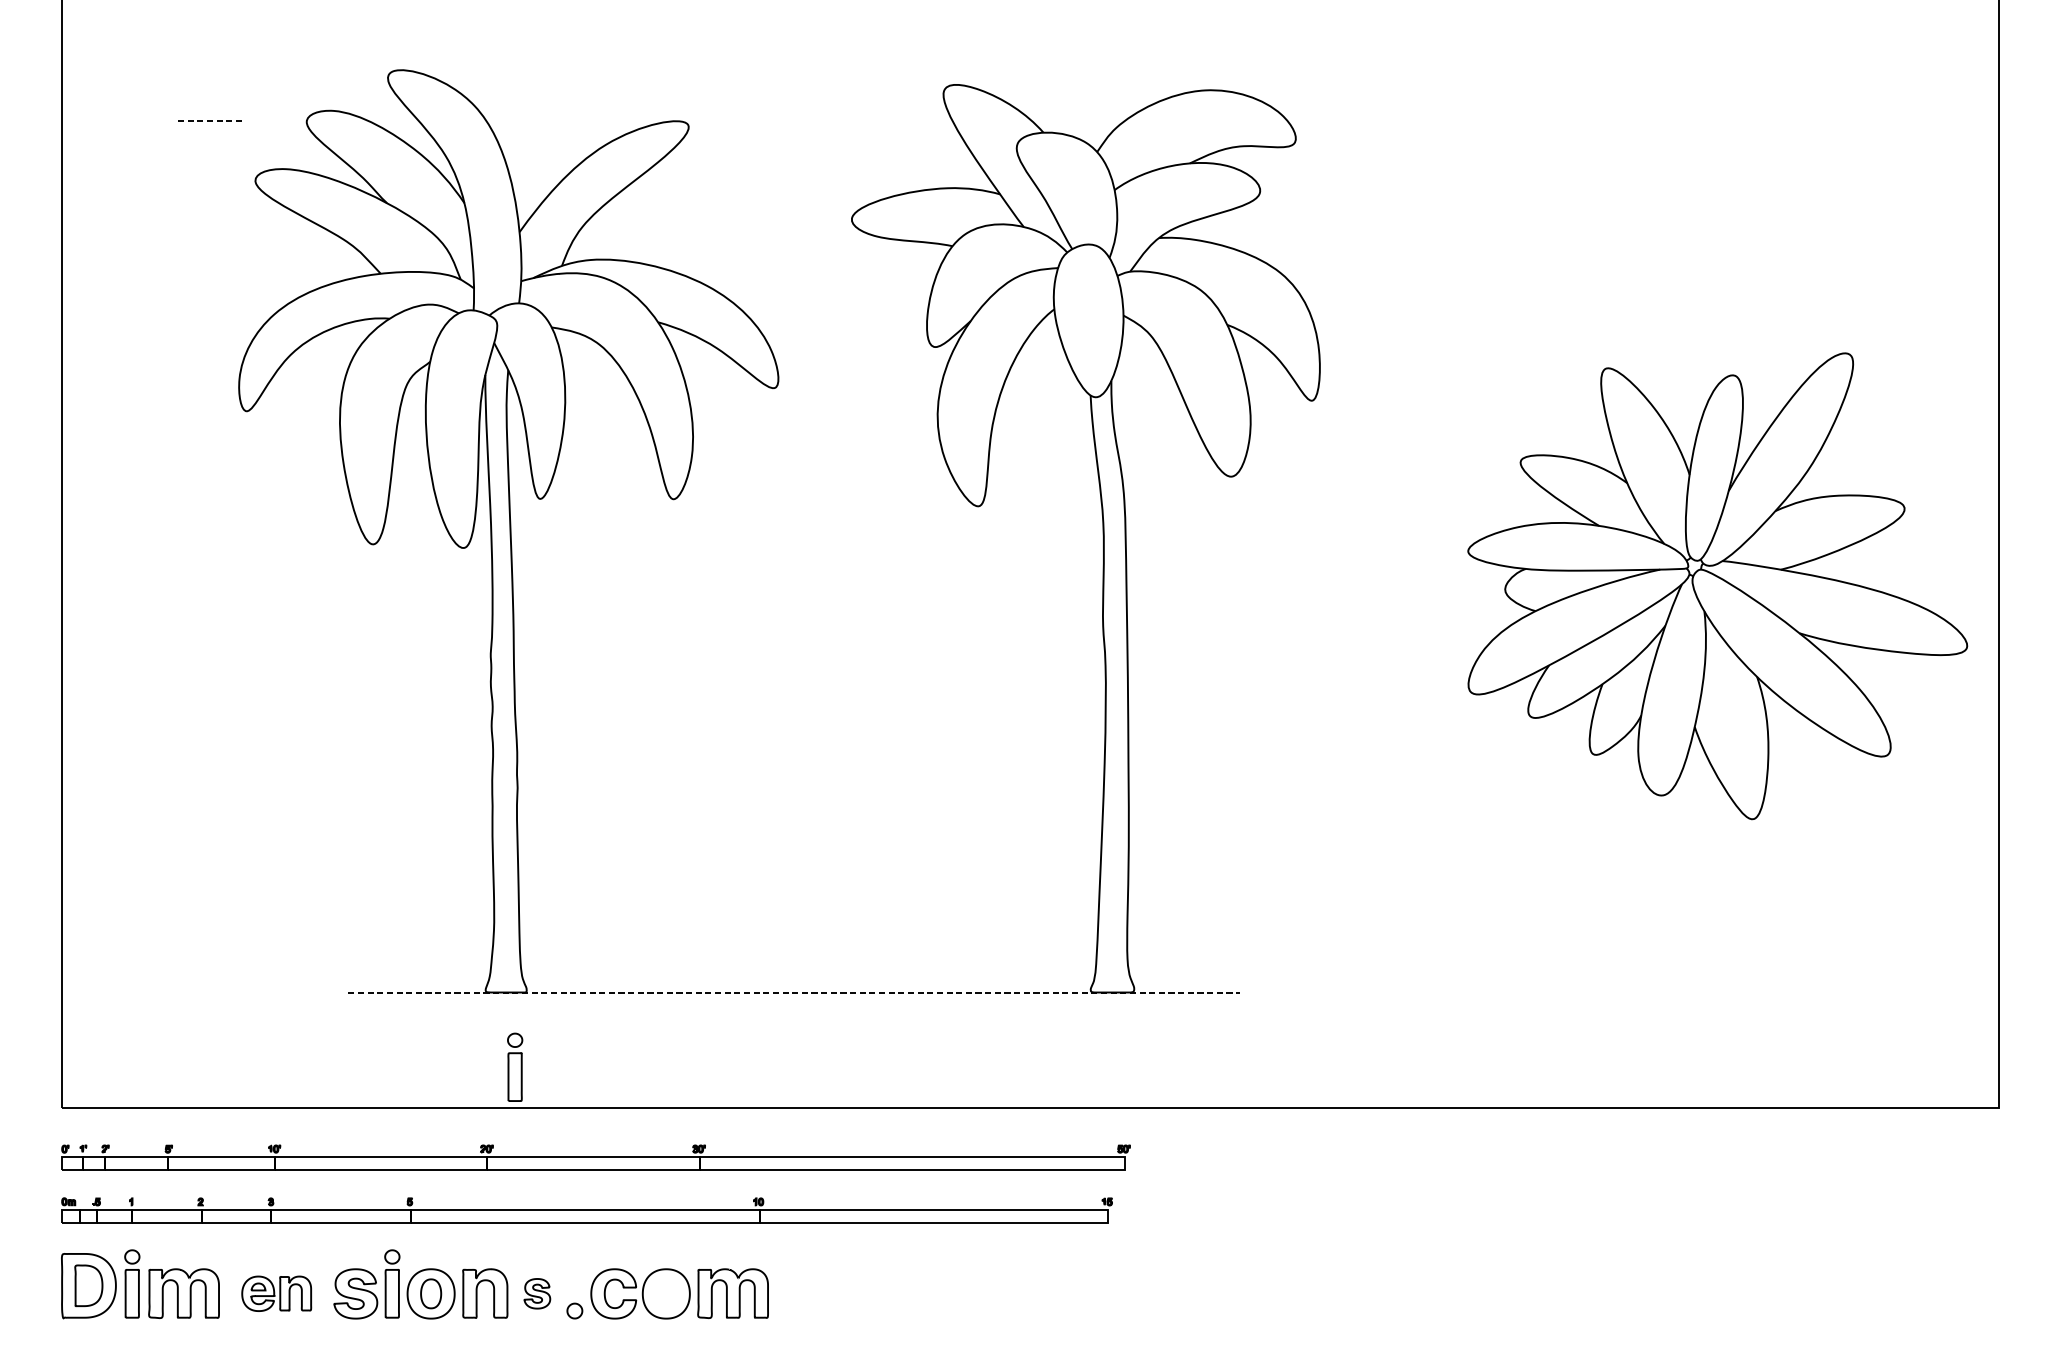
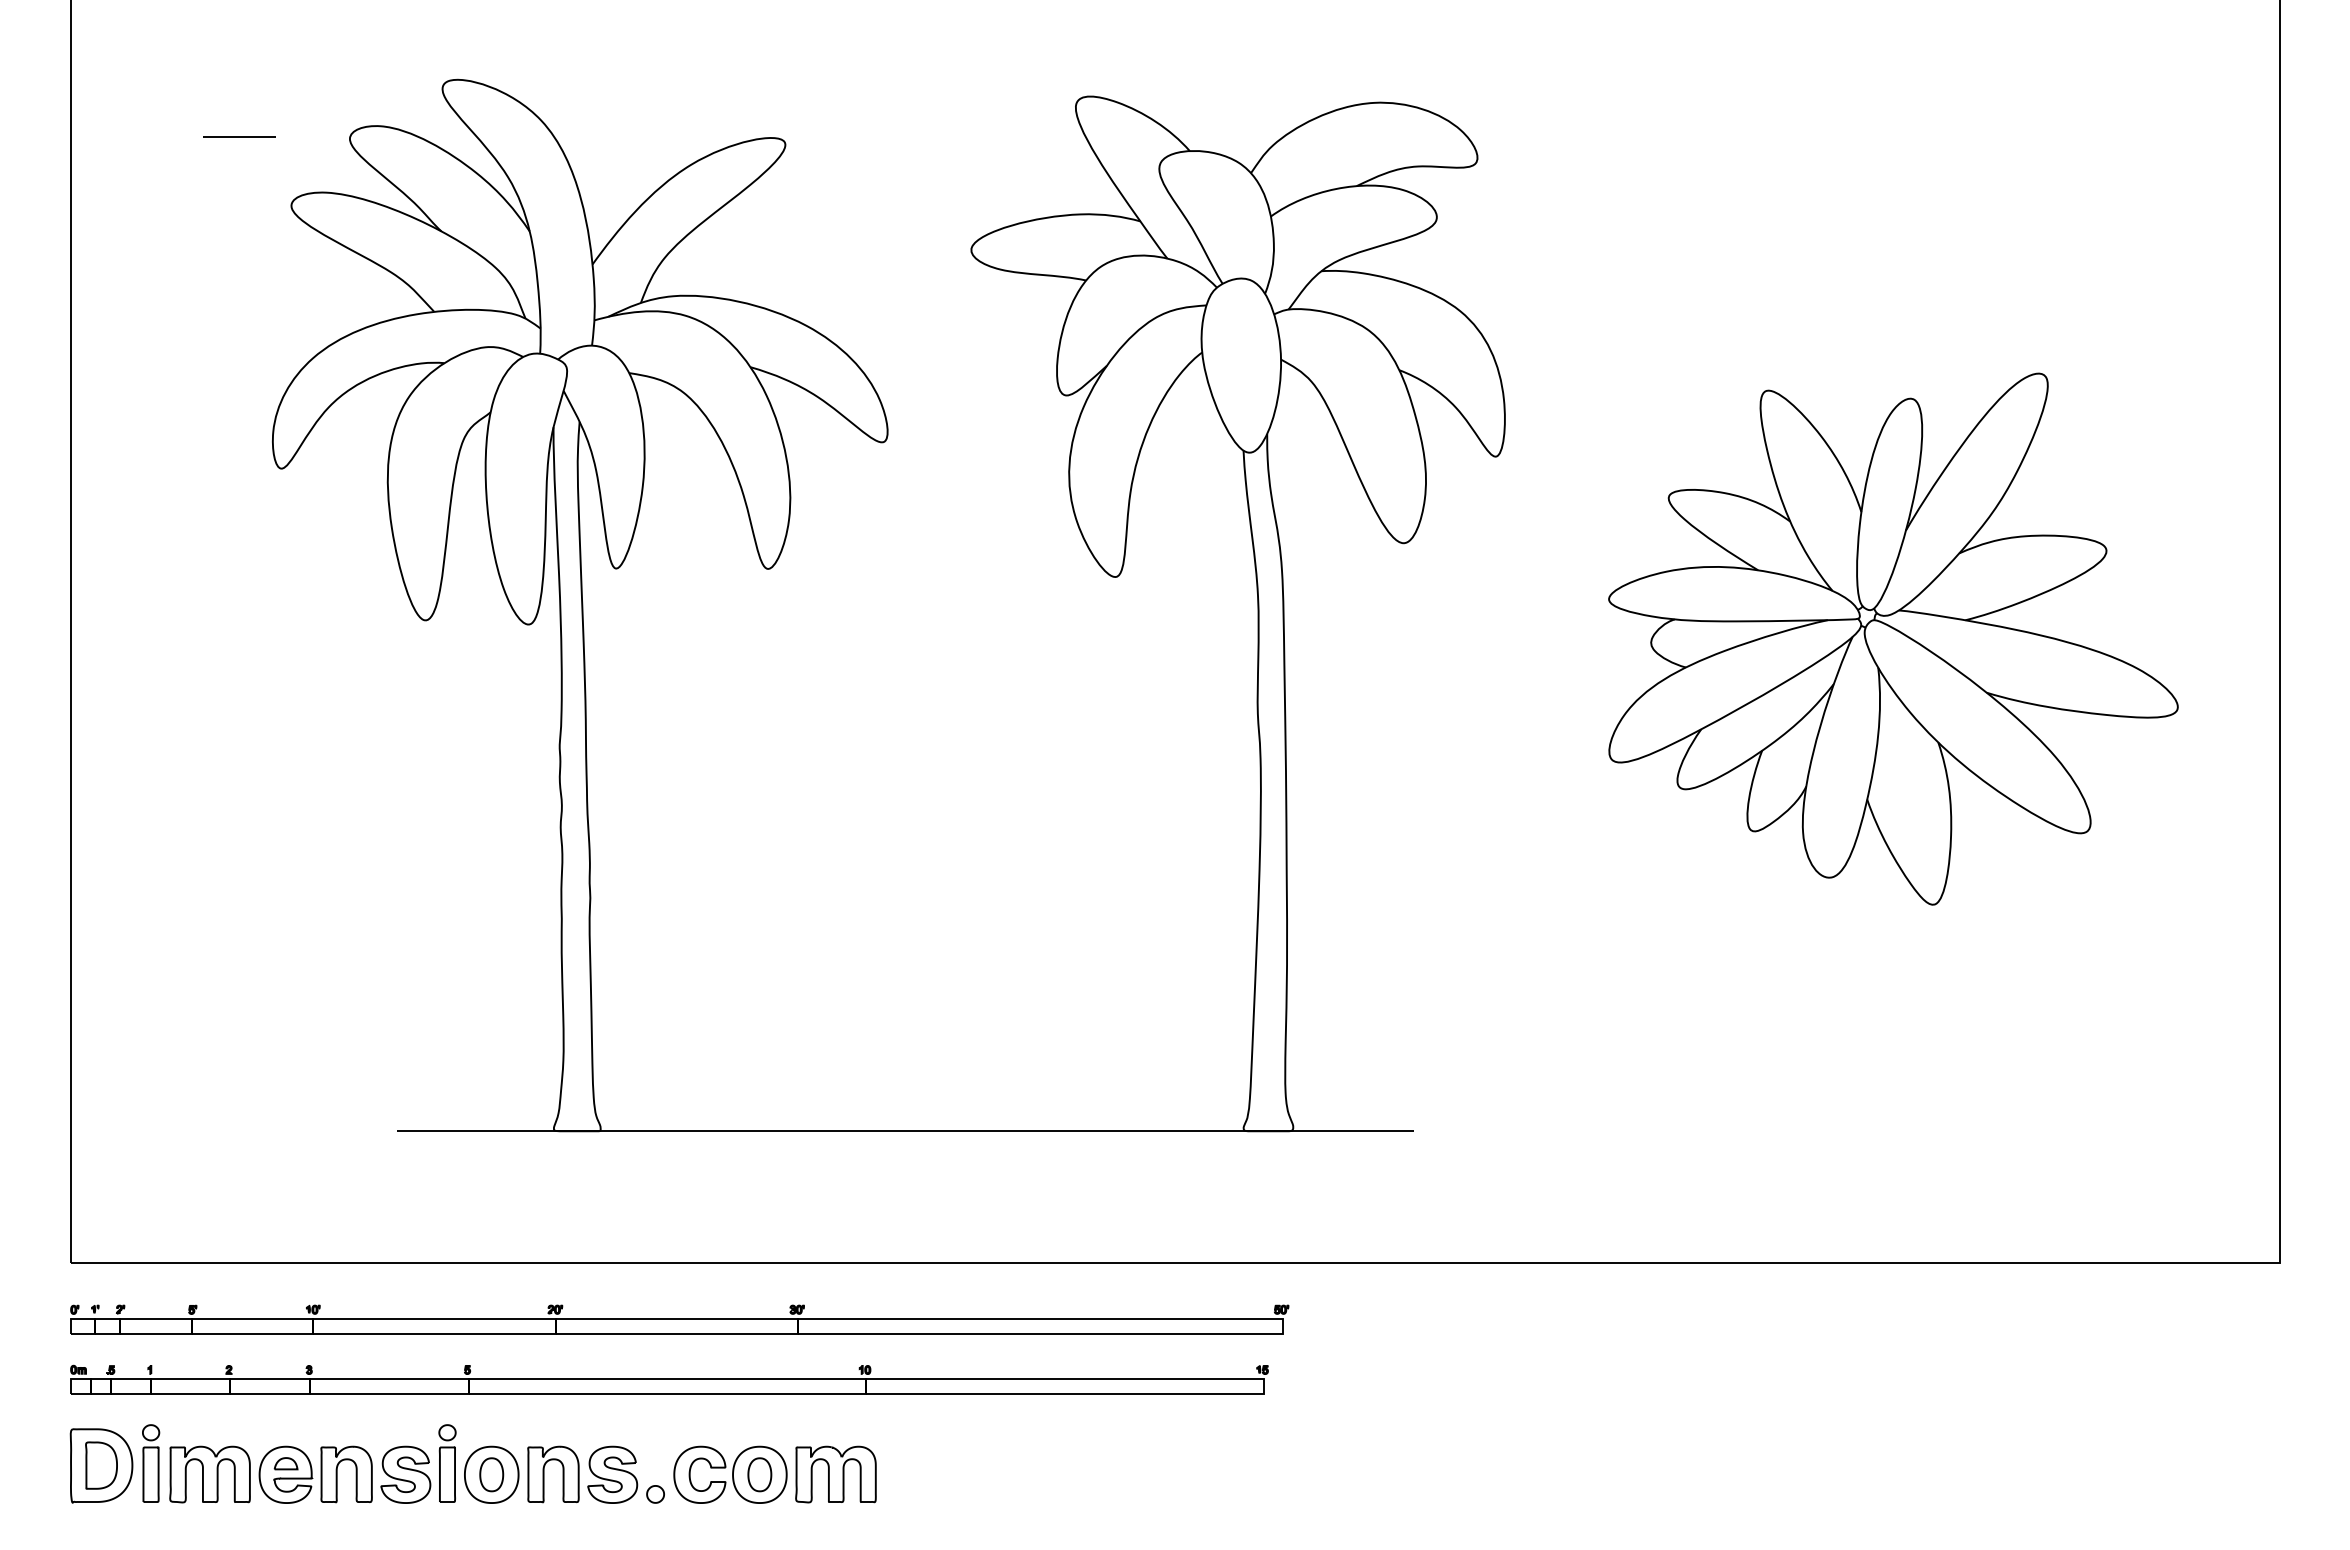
line: (209, 120) -> (239, 137), dashed -> solid
part: (1717, 585) -> (1893, 638), moved
line: (794, 992) -> (905, 1131), dashed -> solid
part: (515, 1067) -> (587, 1216), removed
part: (276, 1293) -> (315, 1474), size x1.43
part: (537, 1293) -> (612, 1474), size x1.67
part: (666, 1293) -> (759, 1474), added

